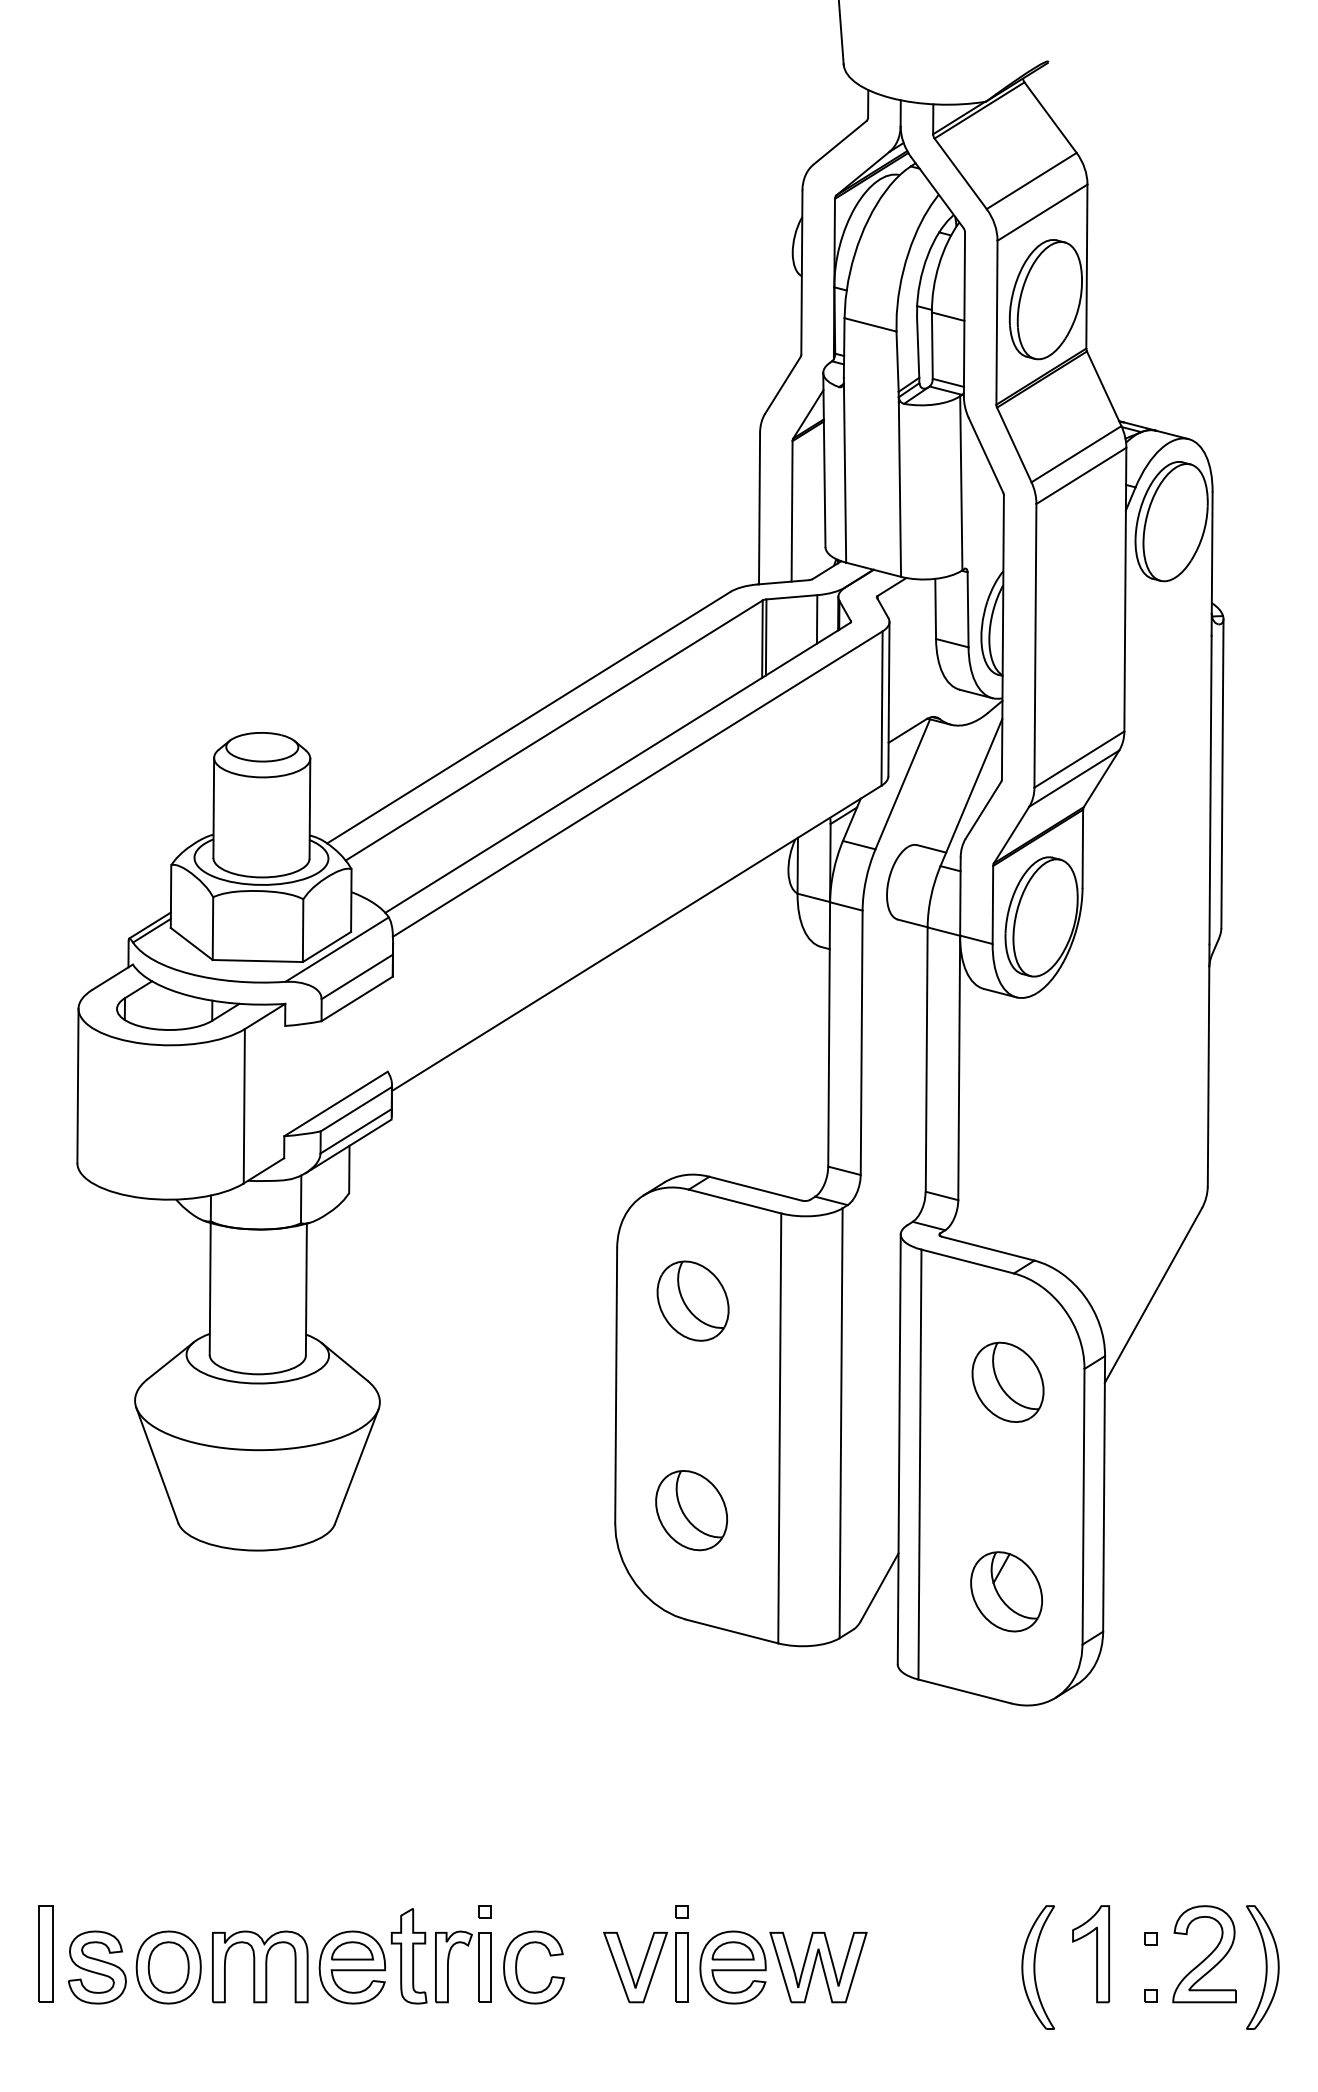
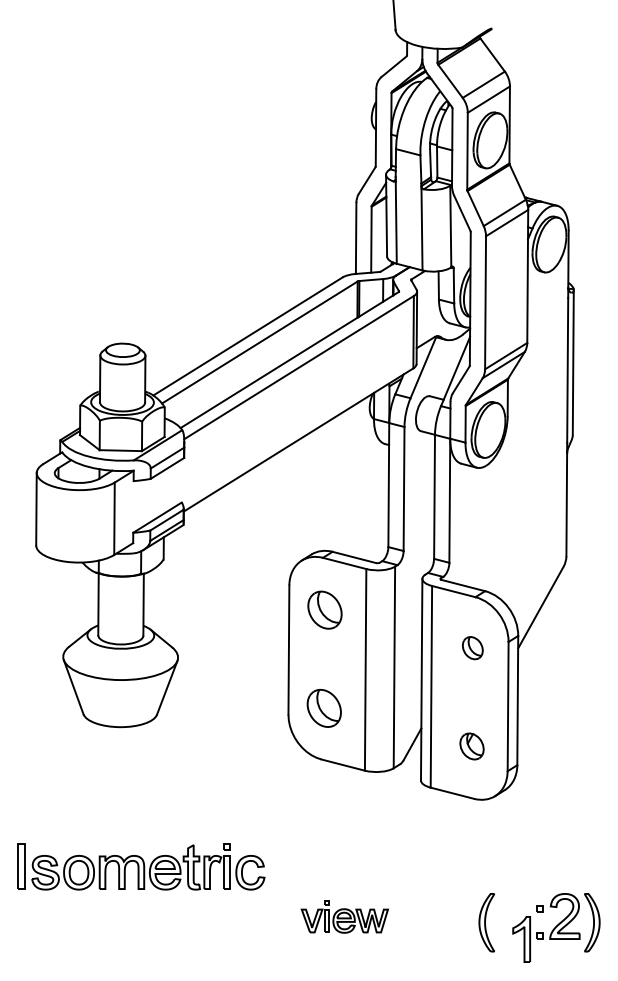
part: (1007, 1380) -> (472, 647), size x0.6
part: (1005, 1591) -> (471, 746), size x0.7
part: (301, 1954) -> (141, 866), moved
part: (734, 1954) -> (344, 916), size x0.7
part: (1090, 1954) -> (521, 939), moved

